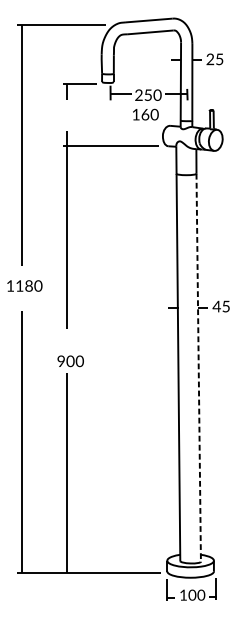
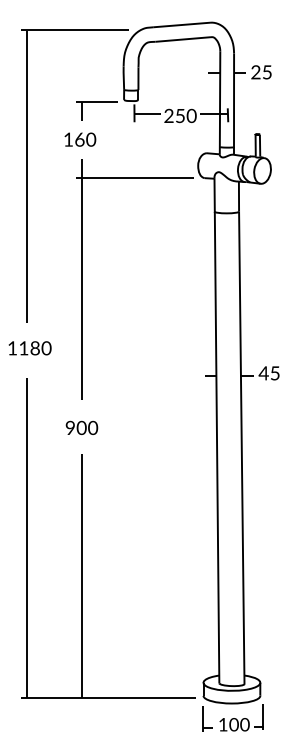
text: (145, 114) -> (80, 139), moved
text: (70, 360) -> (81, 427), moved
line: (198, 368) -> (241, 448), dashed -> solid

